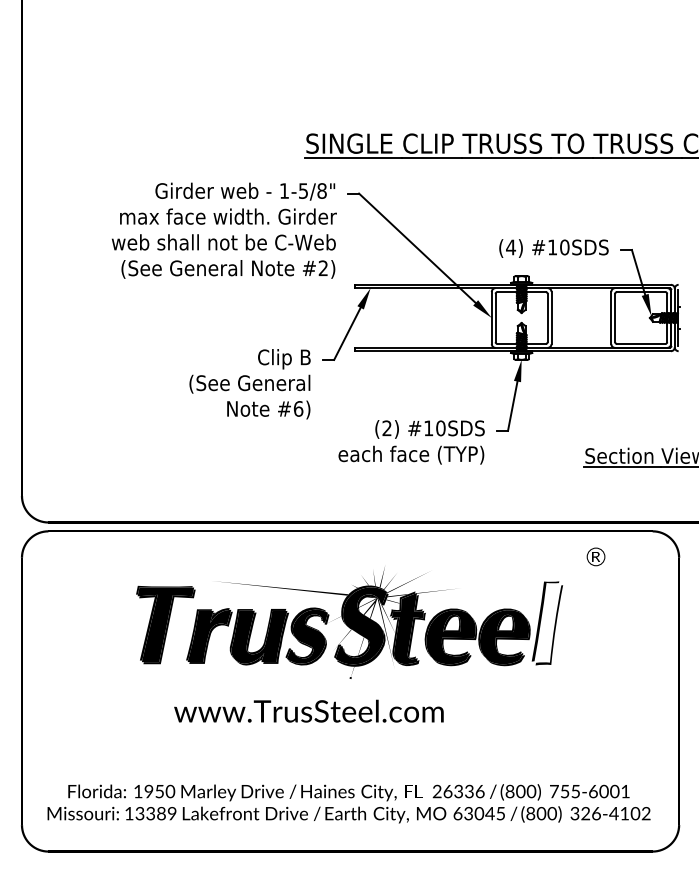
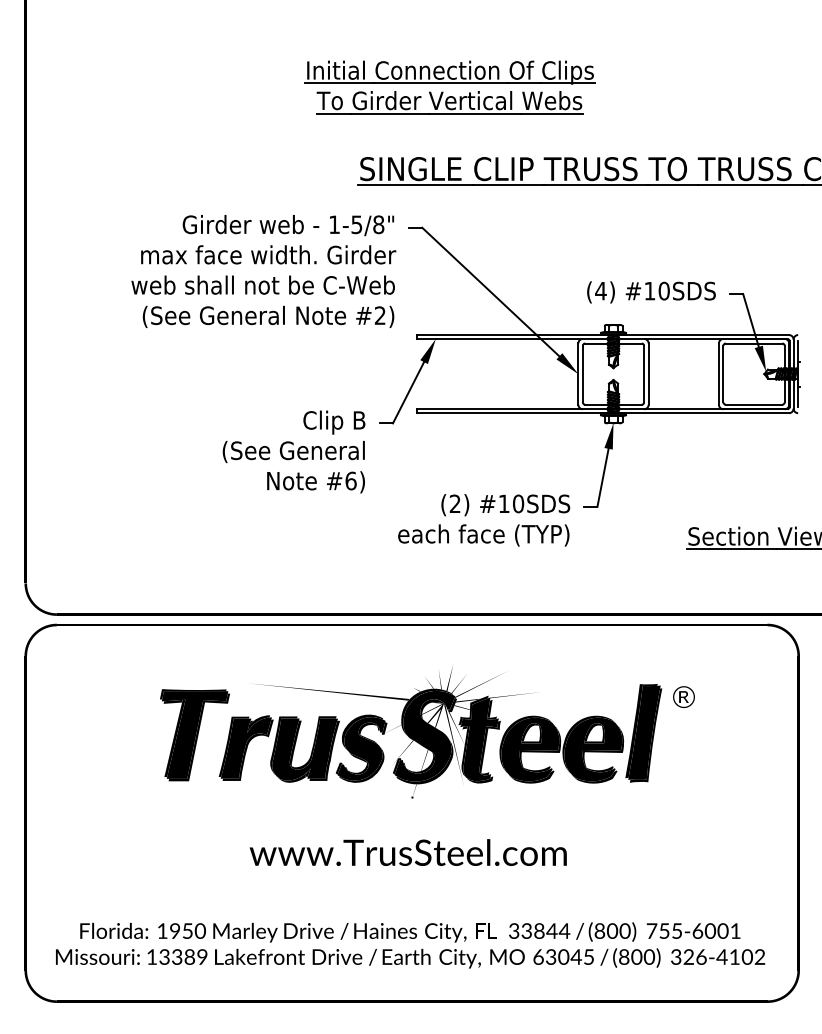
part: (382, 74) -> (449, 87), added
part: (595, 556) -> (683, 696), moved
fill: (548, 622) -> (644, 732), added
text: (308, 711) -> (407, 852), moved
text: (458, 791) -> (539, 930), 26336 -> 33844

